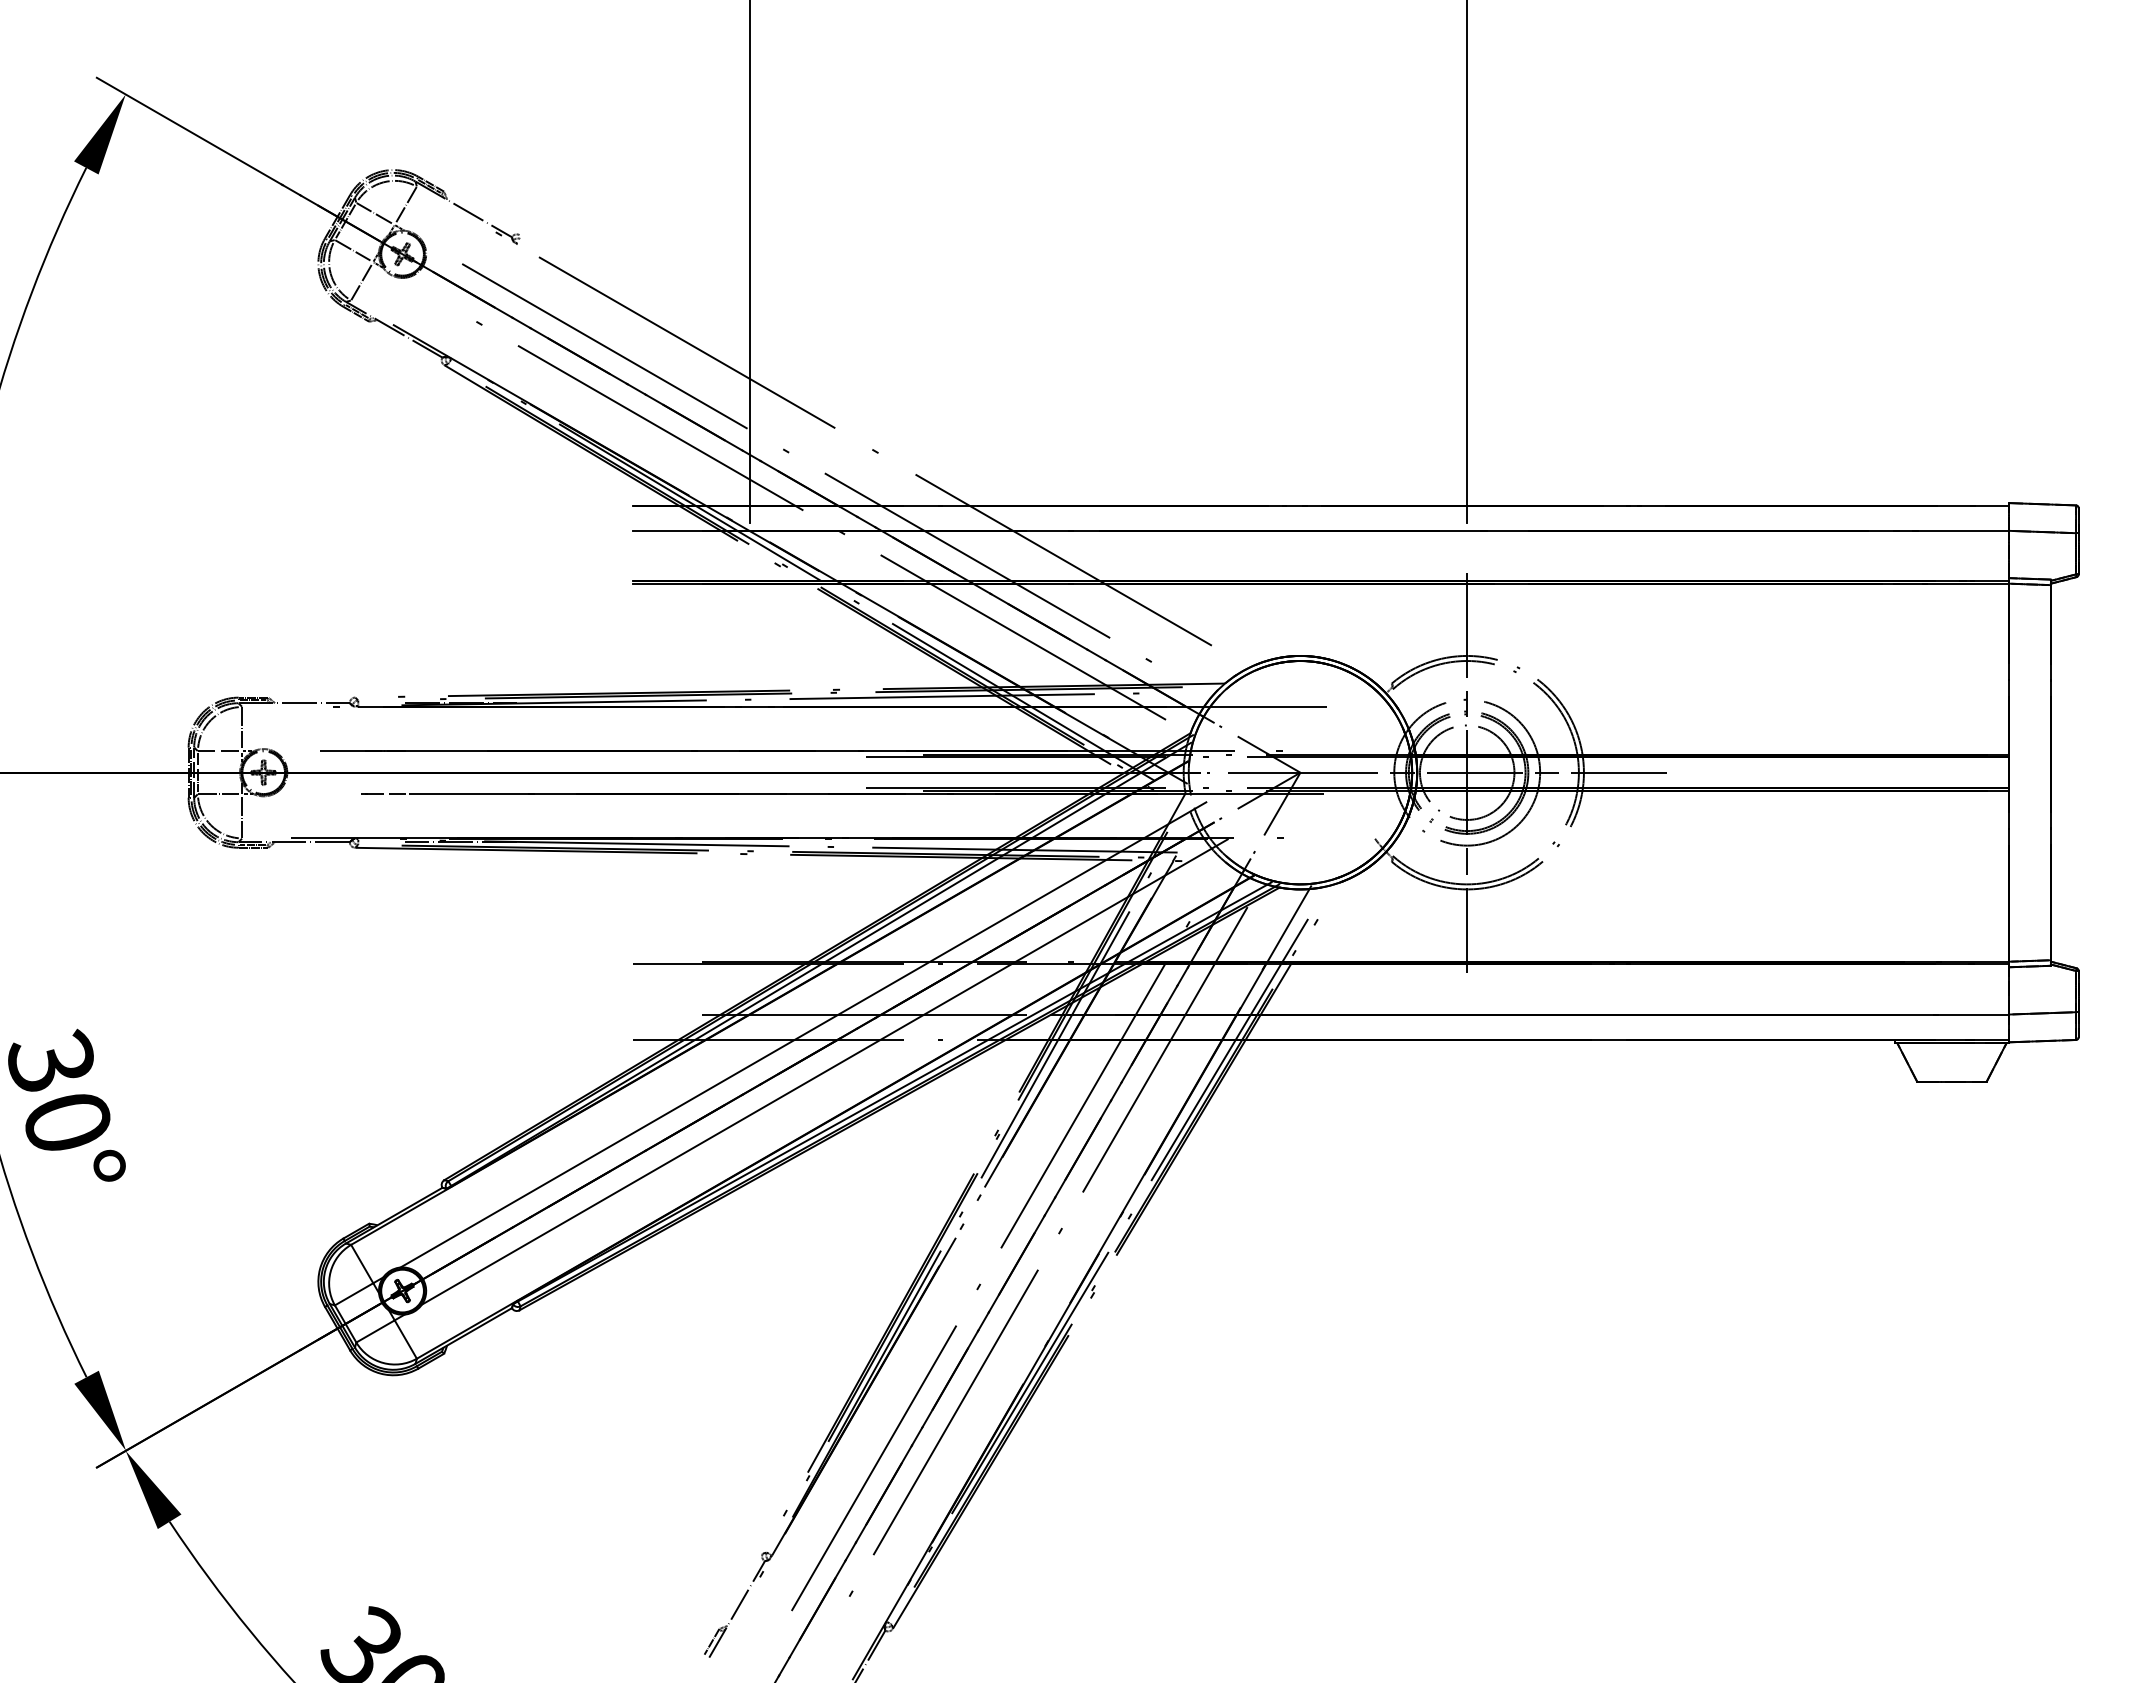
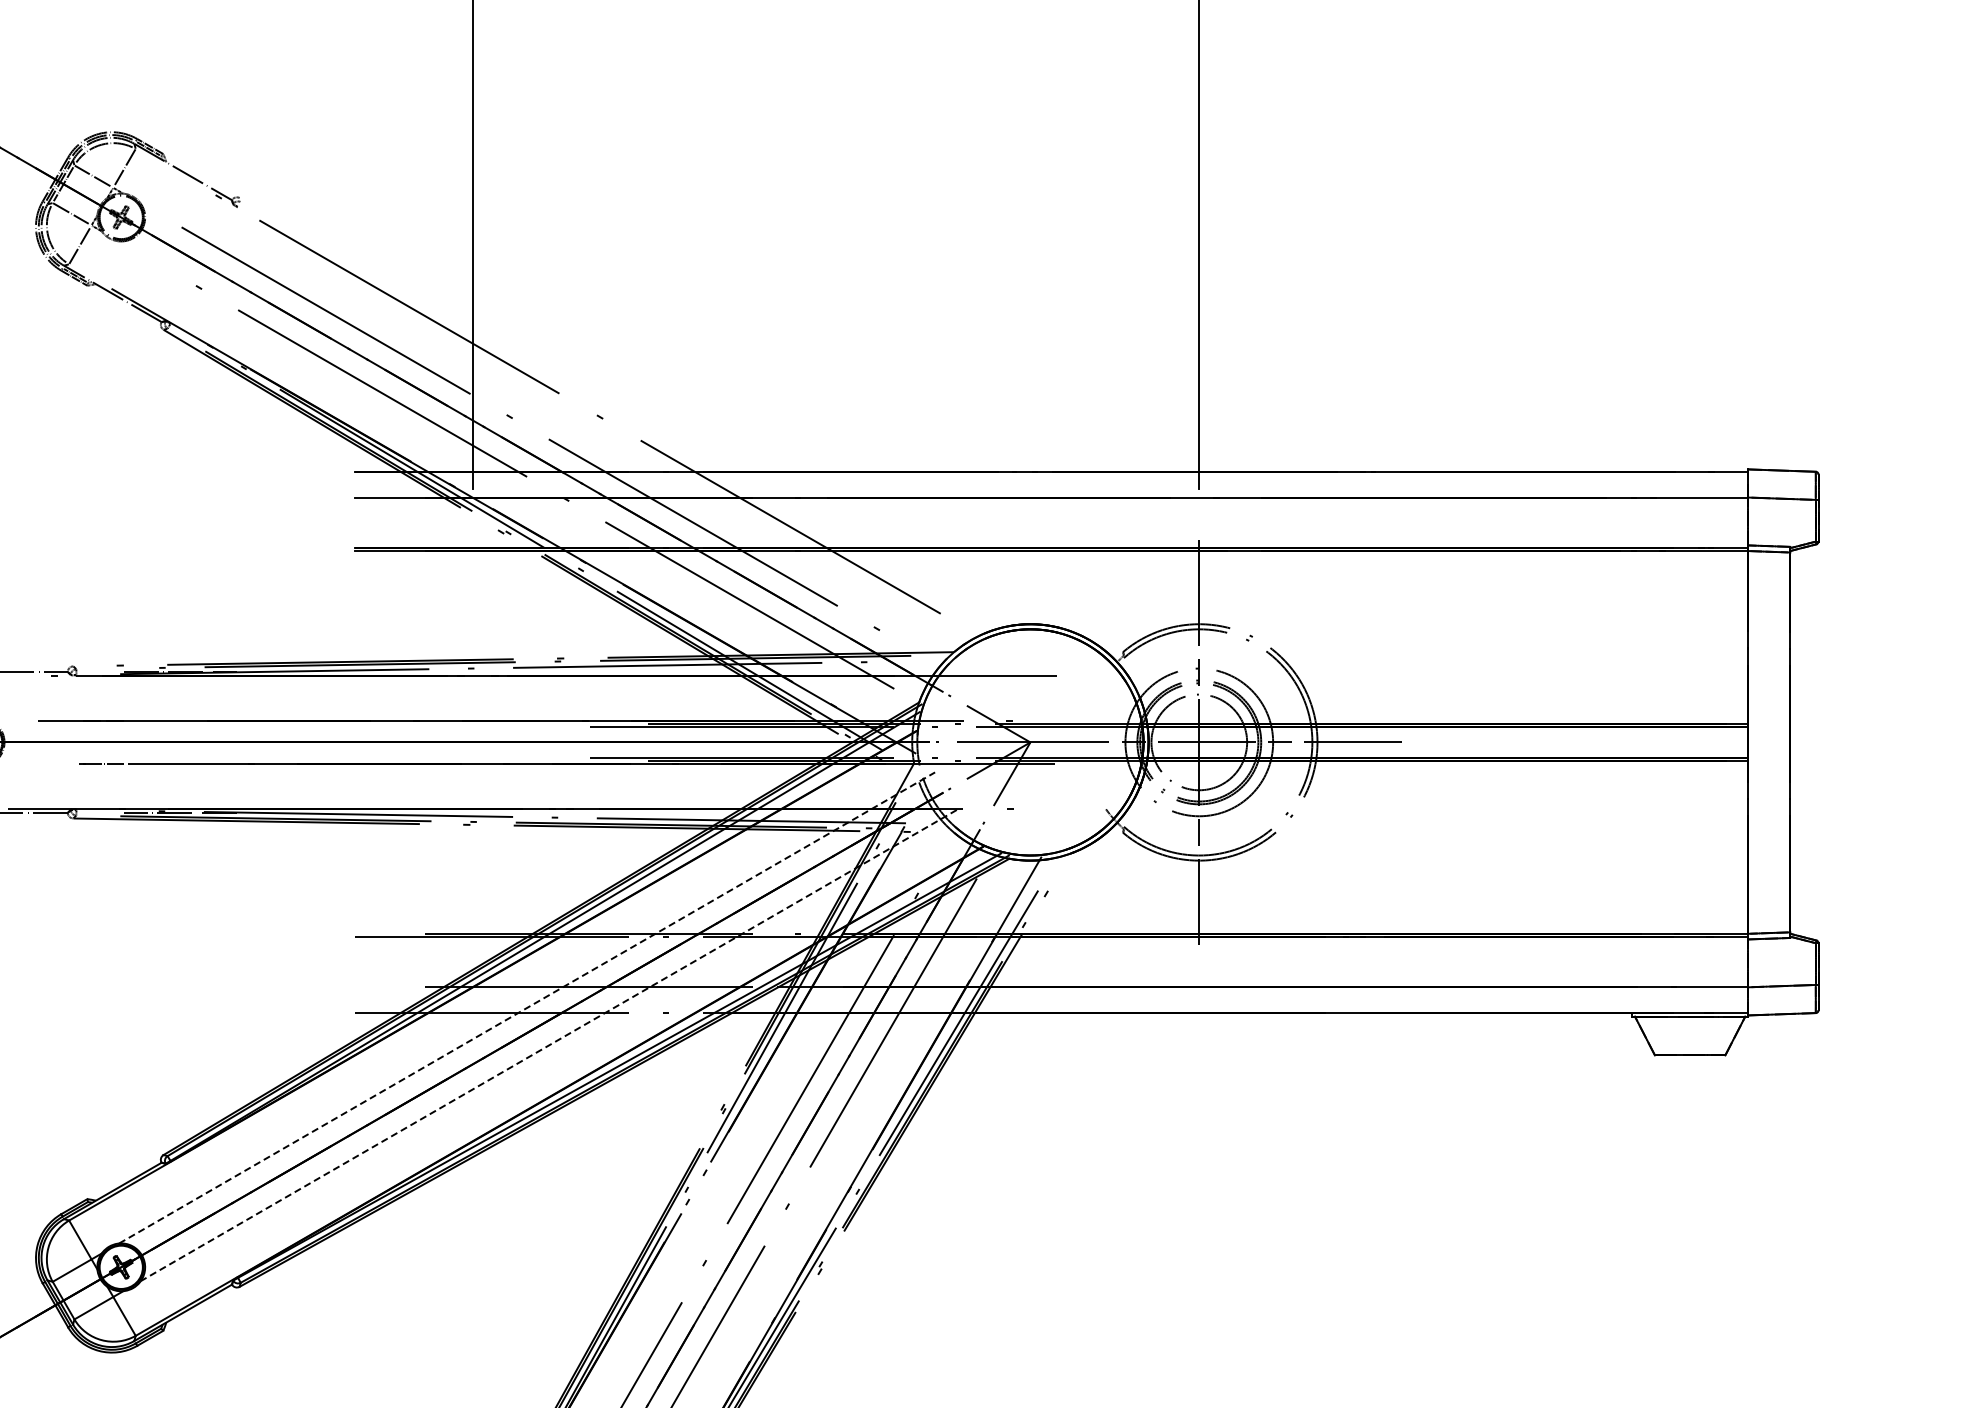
line: (803, 1034) -> (527, 1007), solid -> dashed
line: (824, 1072) -> (548, 1046), solid -> dashed

